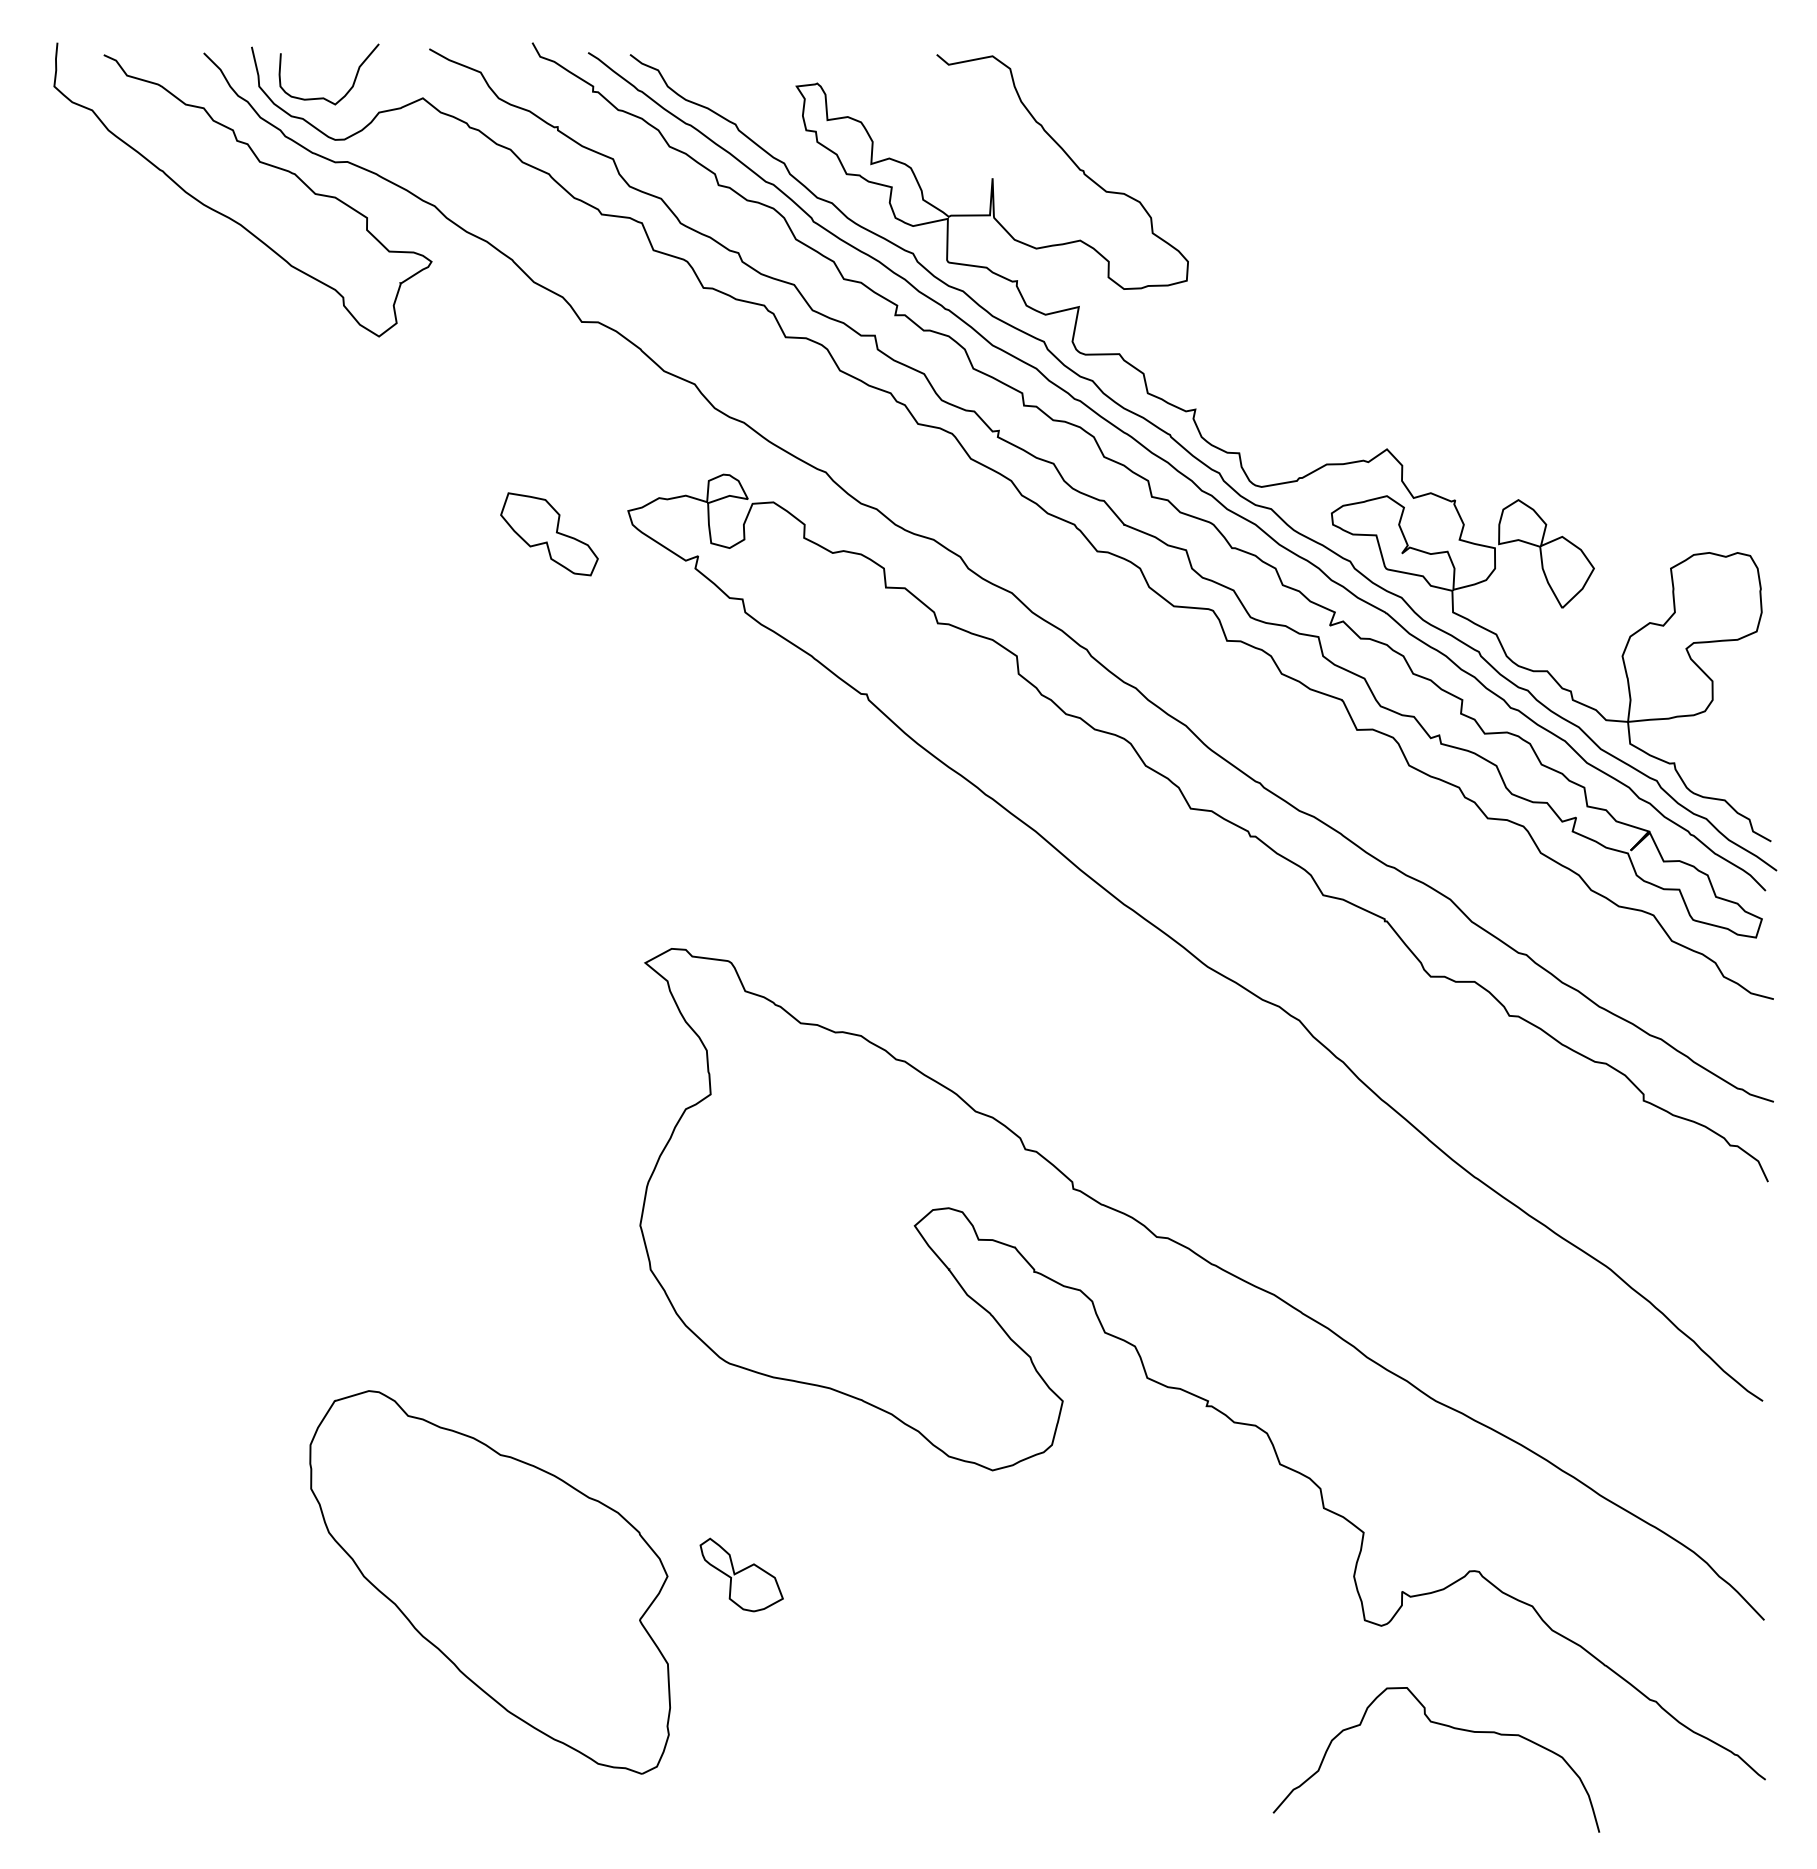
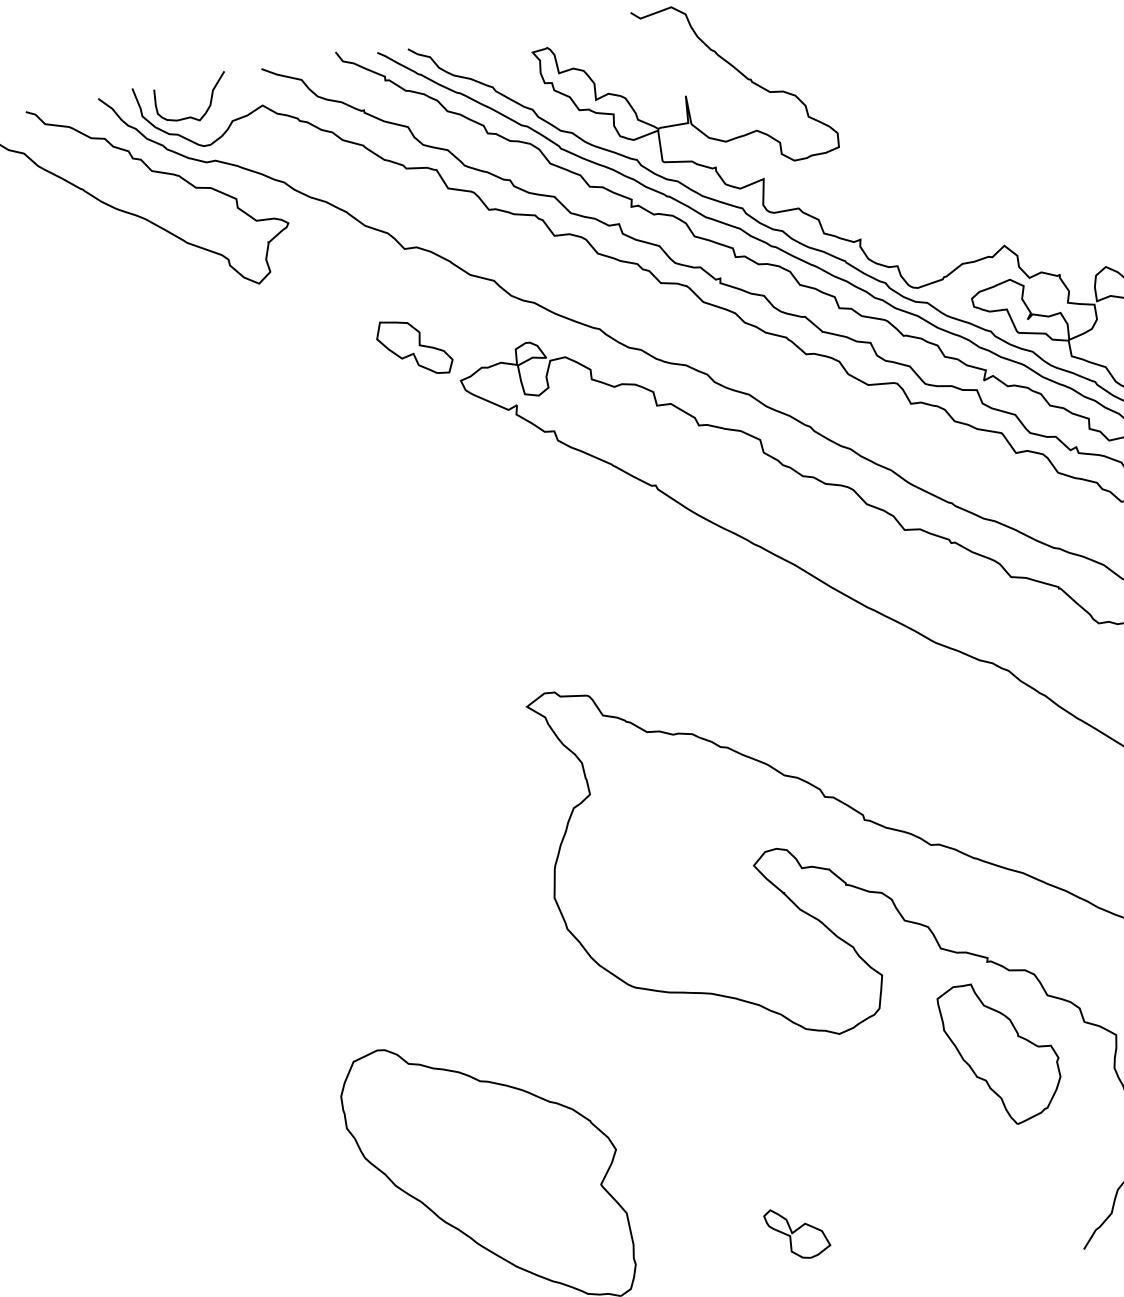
part: (549, 534) -> (414, 347), moved
part: (1206, 1531) -> (1001, 1052), added
part: (741, 1574) -> (797, 1232), moved

